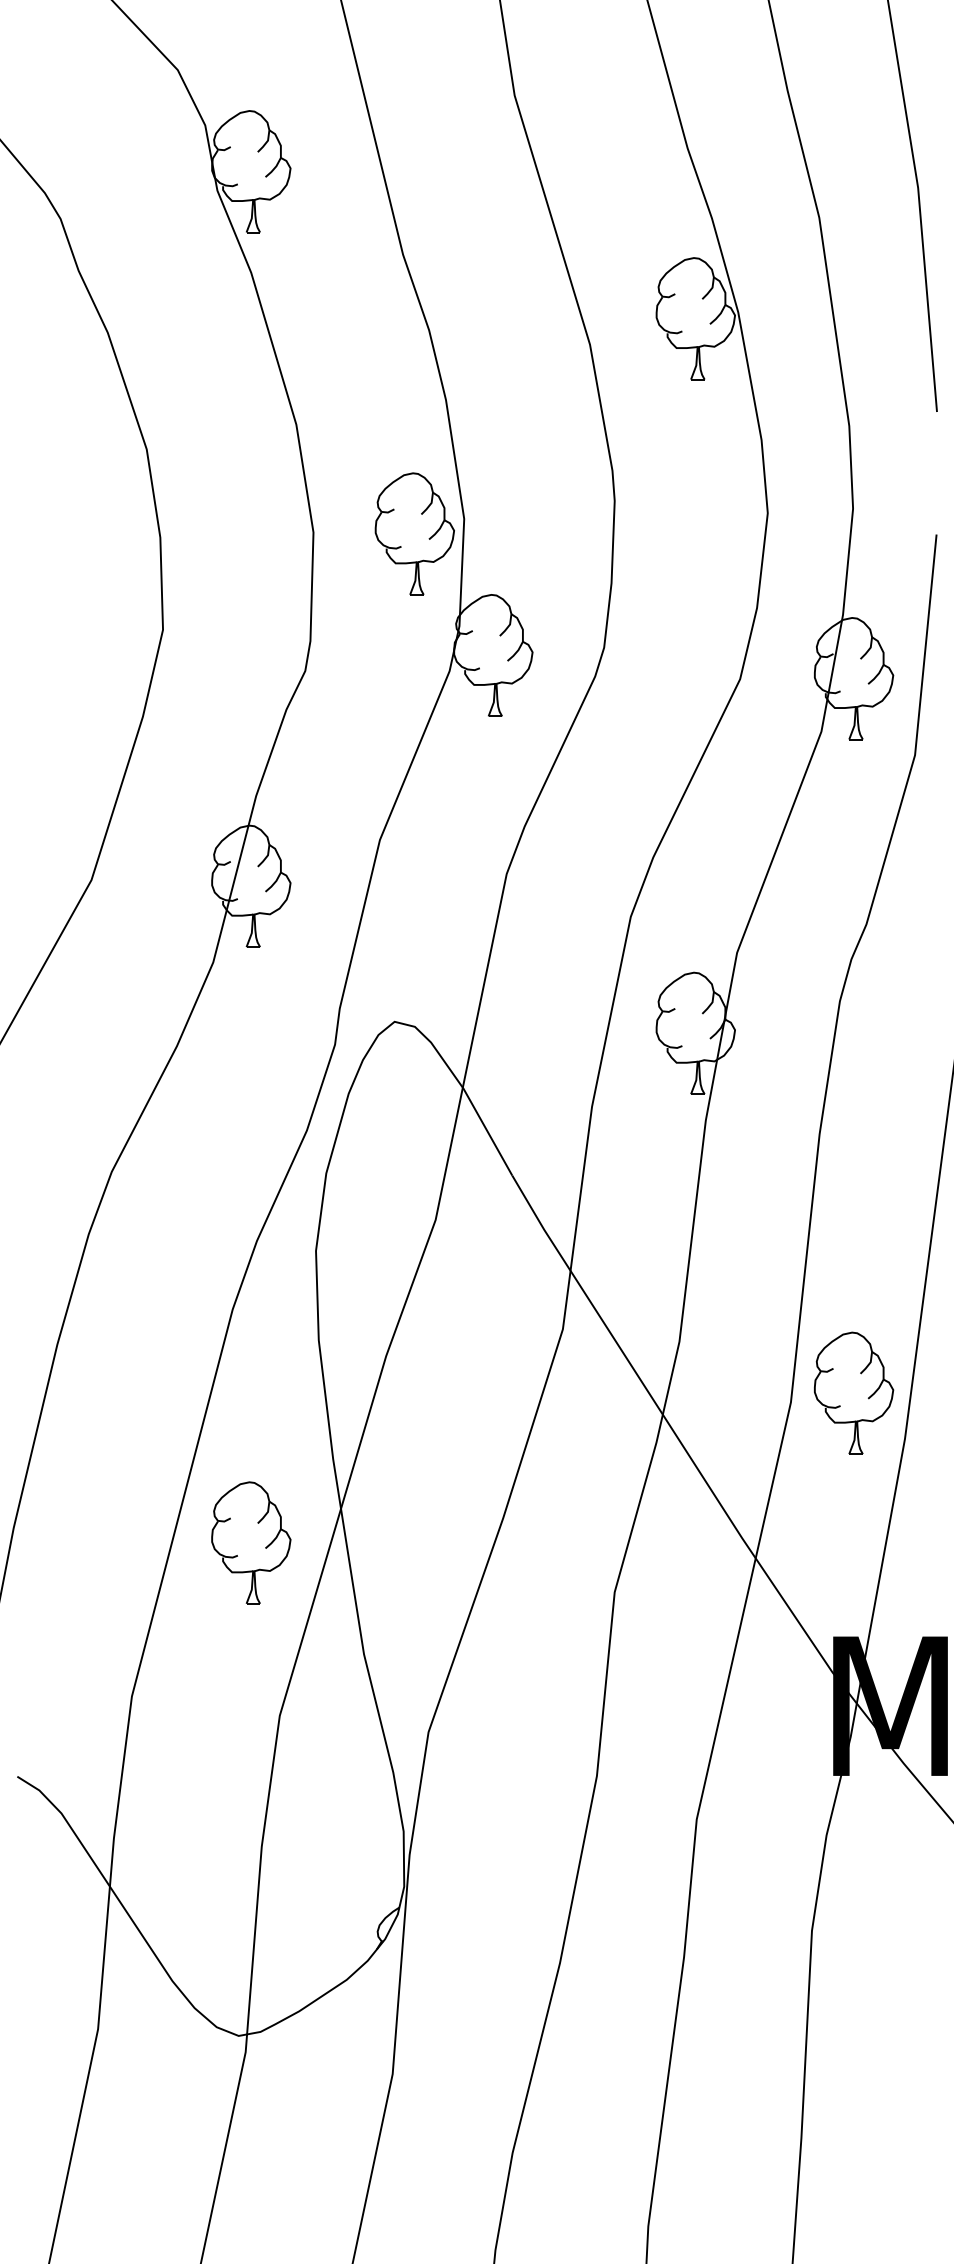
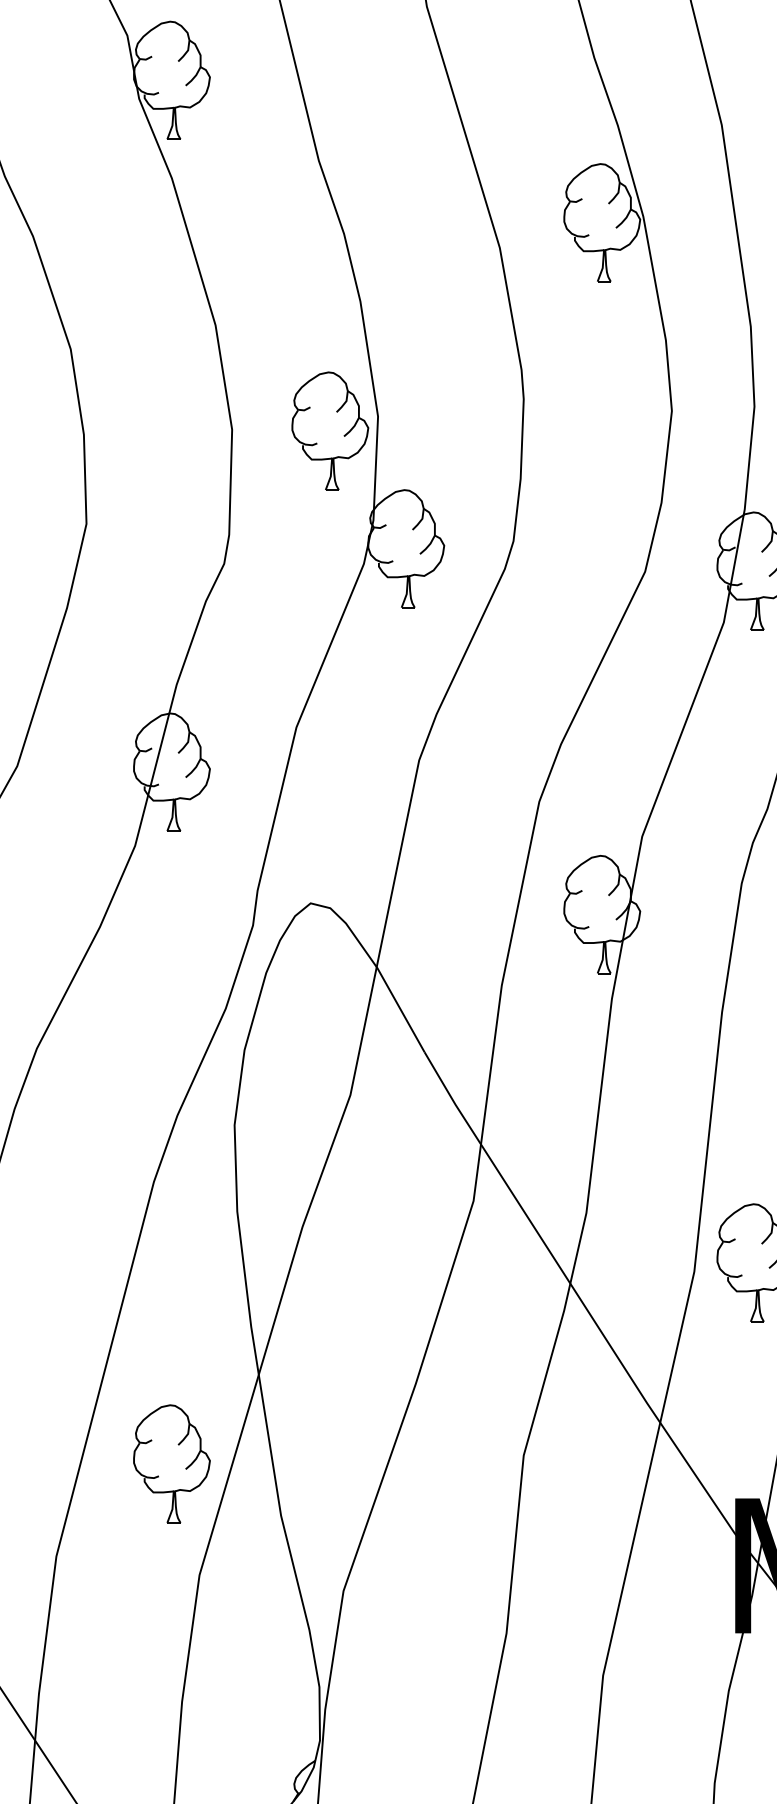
part: (251, 1542) -> (172, 1463), moved

